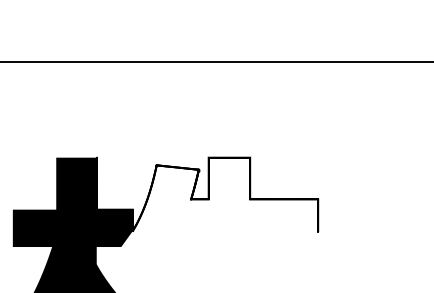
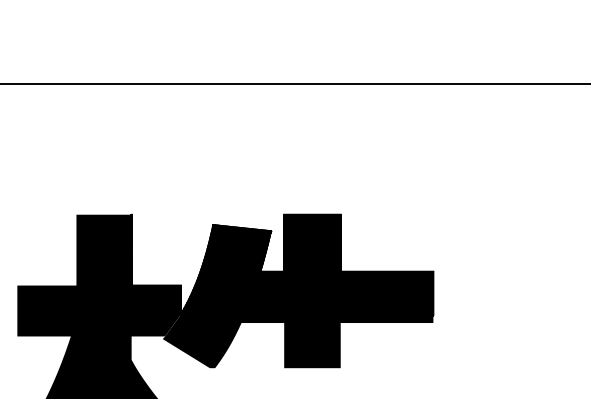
fill: (218, 213) -> (297, 290), added

